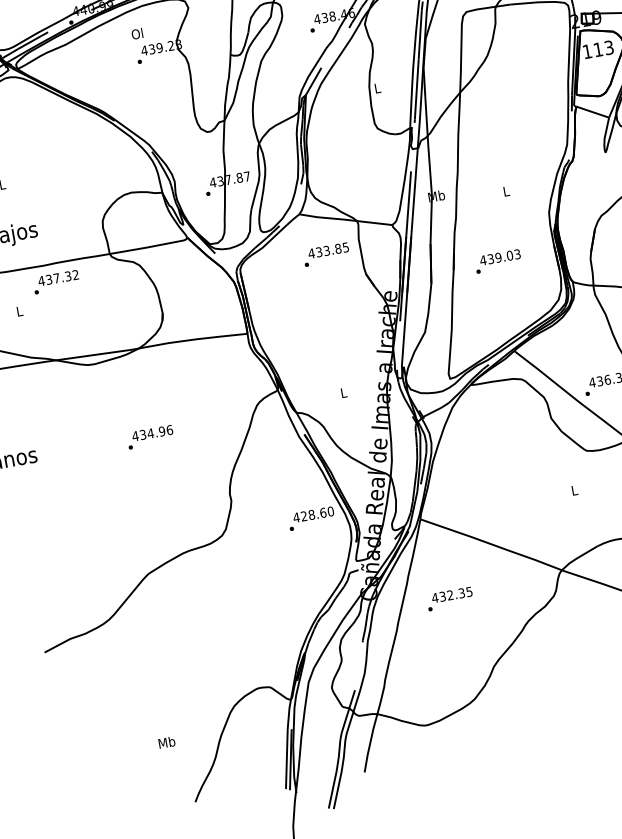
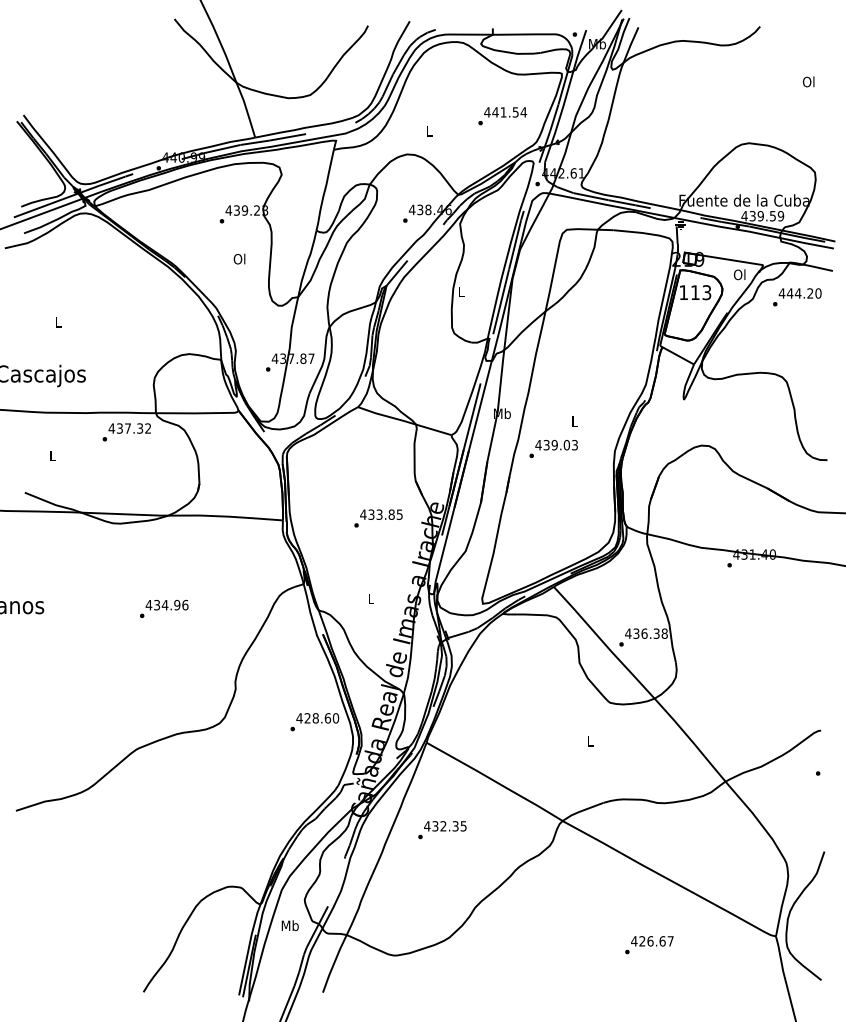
text: (137, 33) -> (239, 258), moved
text: (326, 254) -> (378, 518), moved
text: (497, 261) -> (553, 448), moved
text: (56, 282) -> (126, 432), moved
text: (166, 742) -> (289, 925), moved

